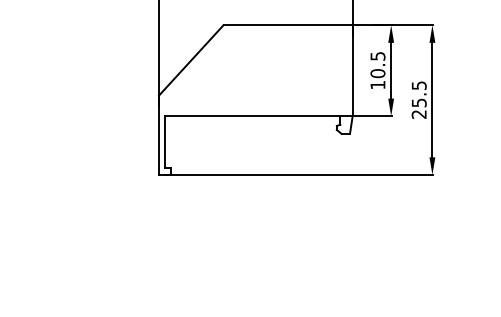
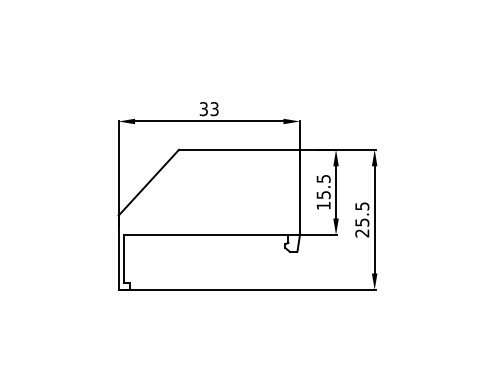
text: (377, 72) -> (323, 194), 10.5 -> 15.5

